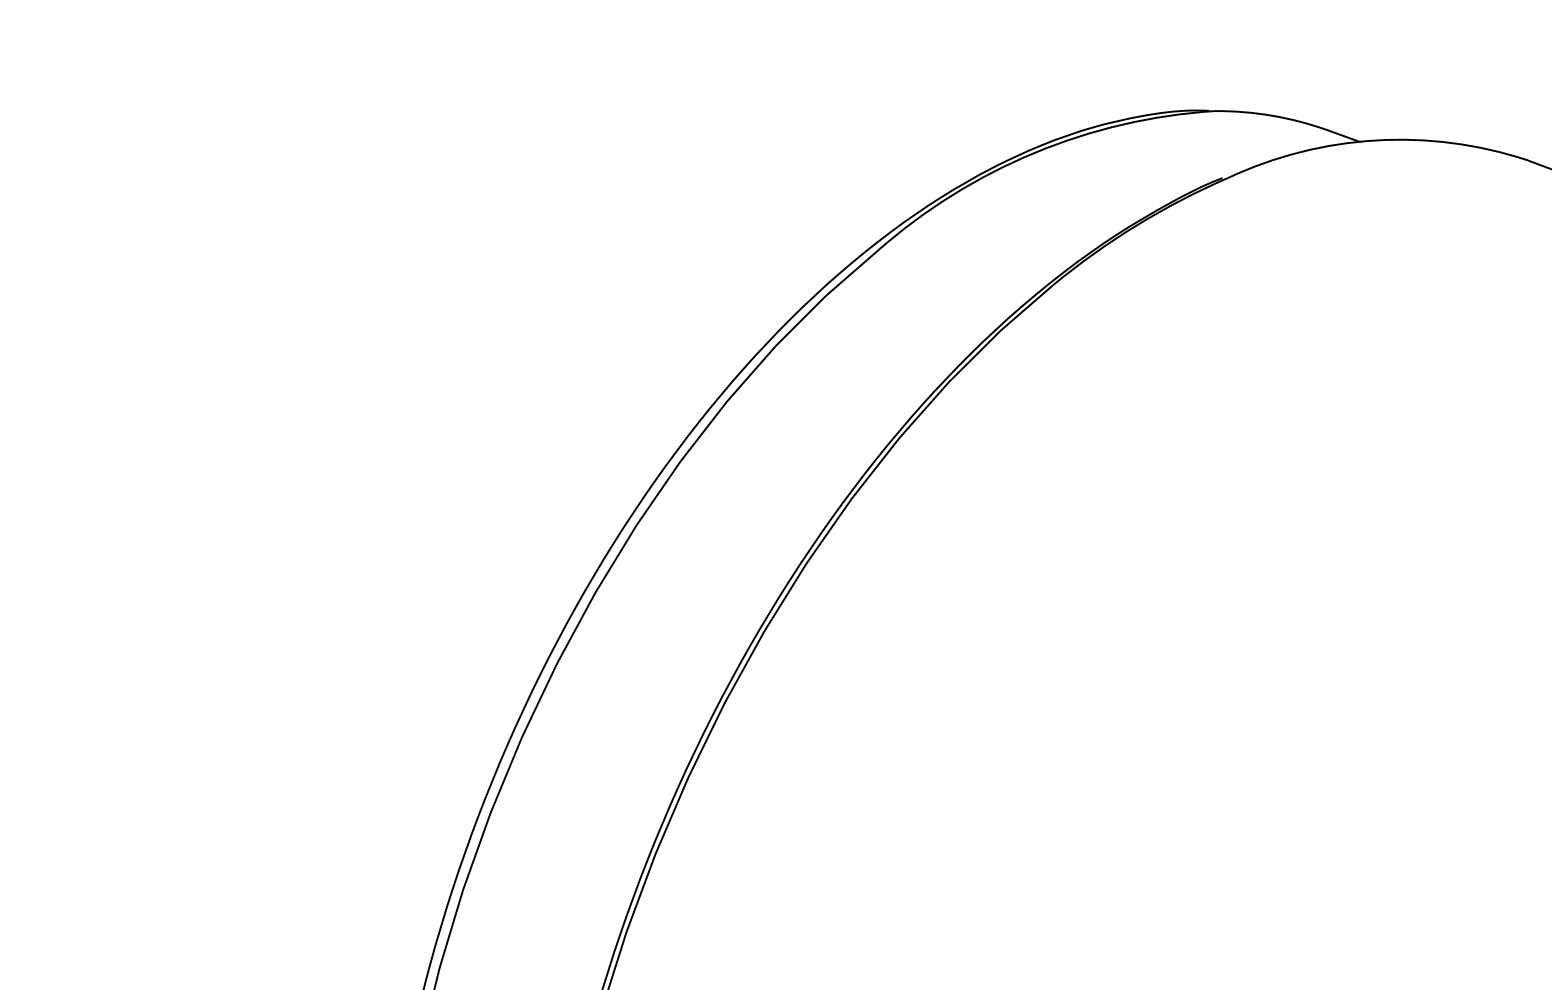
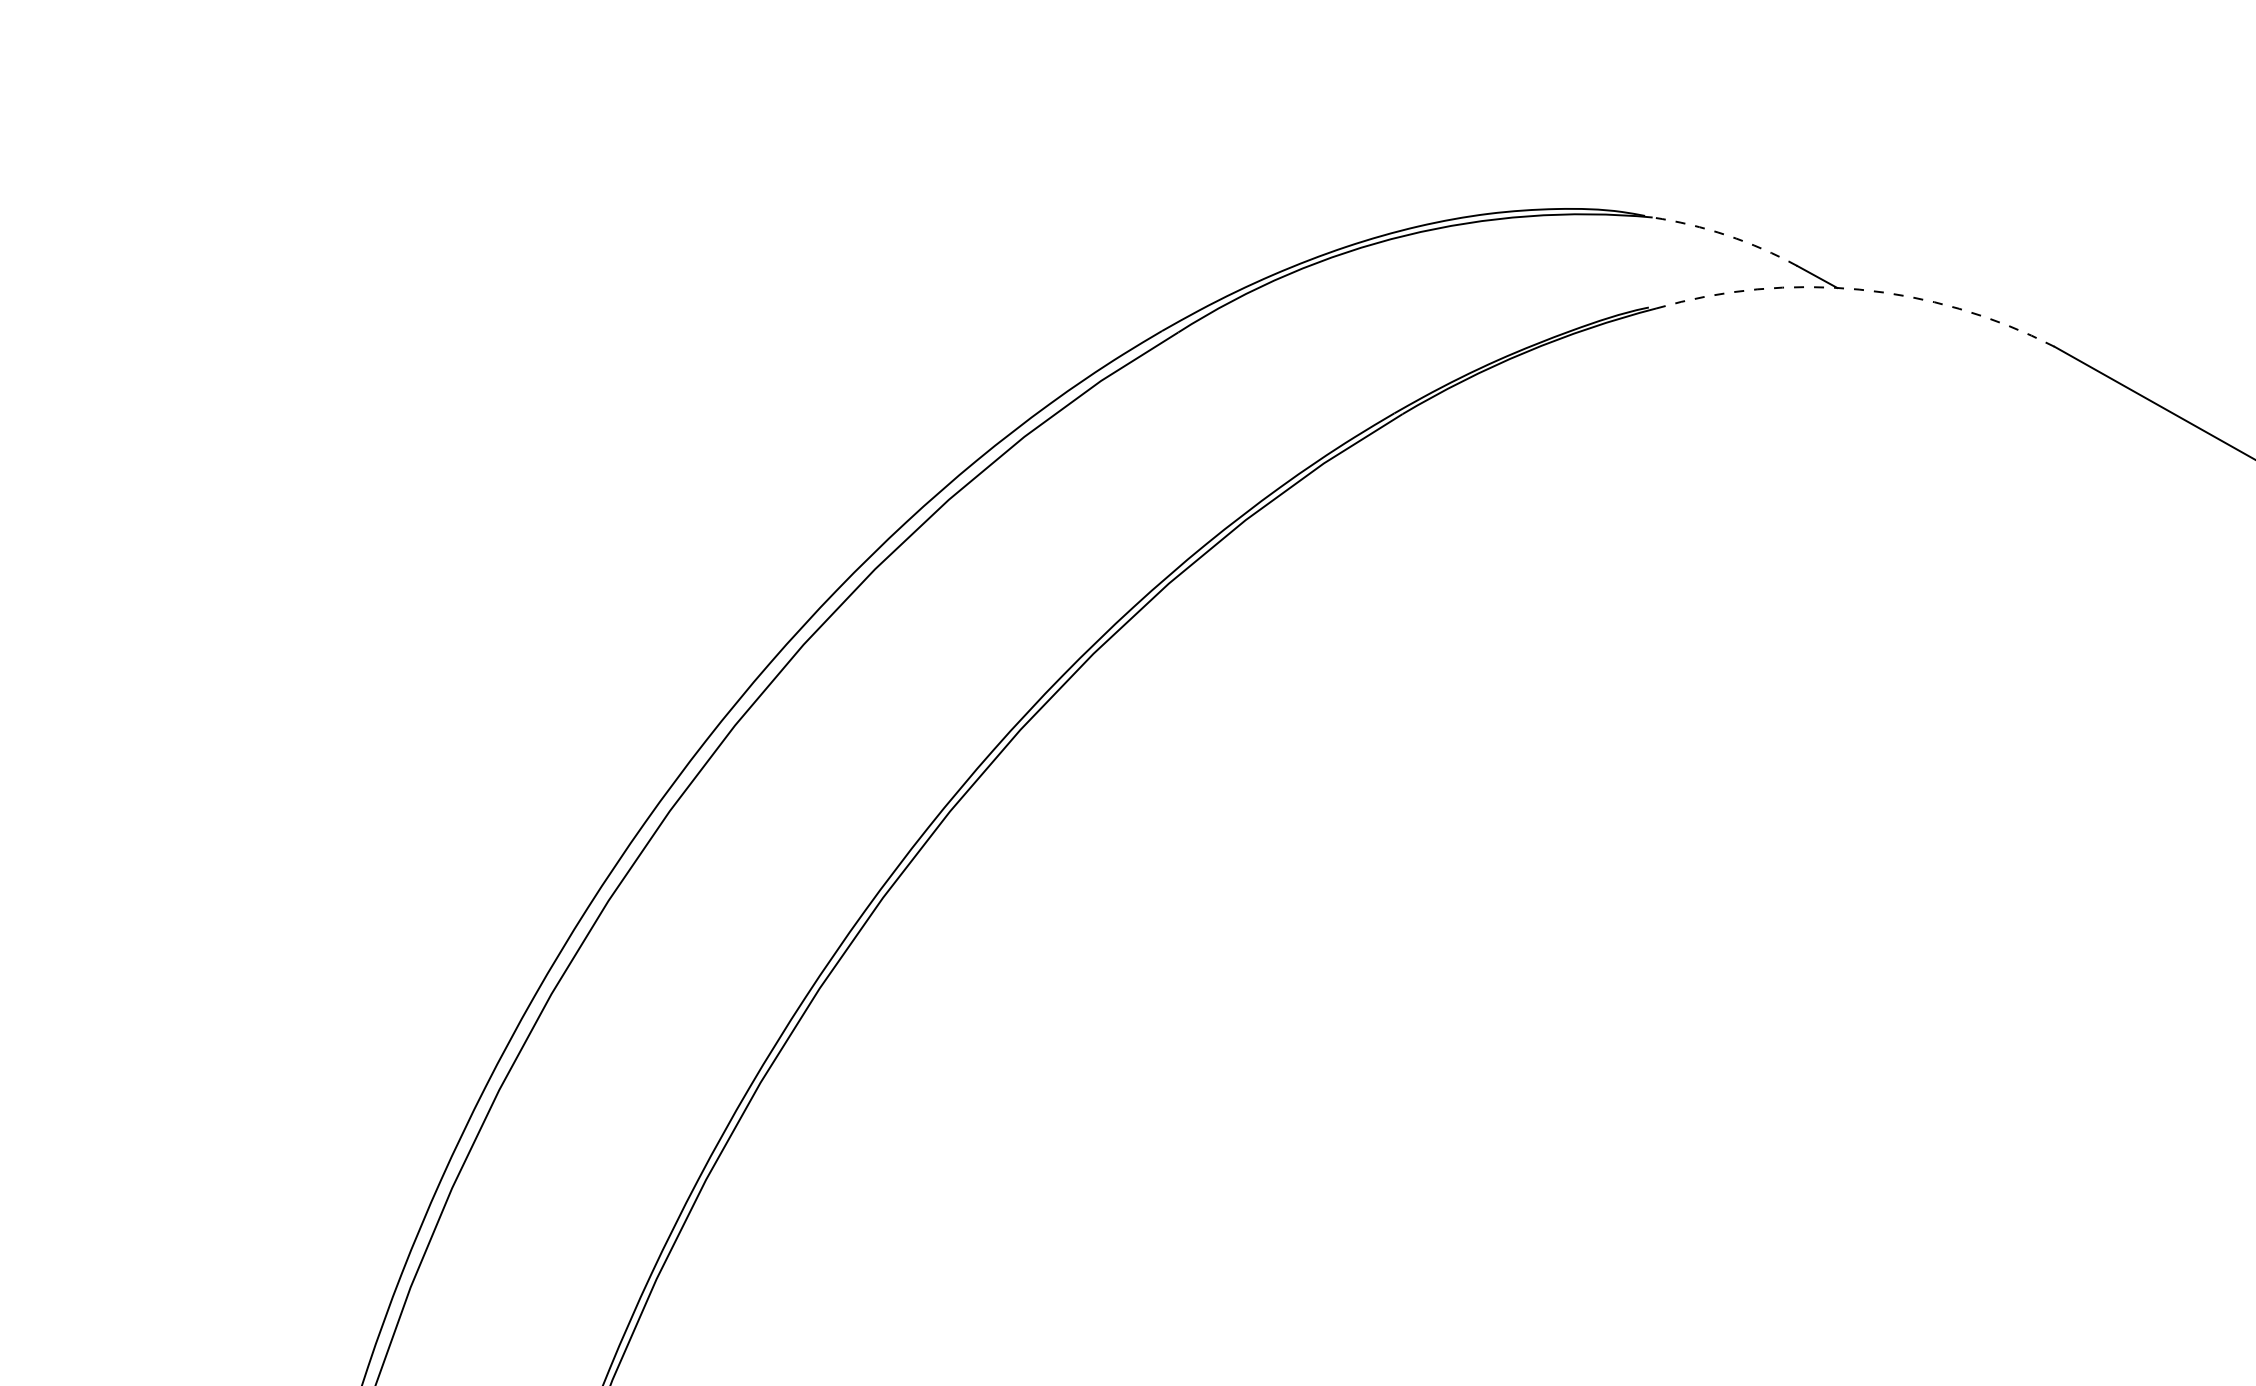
arc: (1272, 115) -> (1727, 235), solid -> dashed
arc: (1376, 140) -> (1859, 289), solid -> dashed

